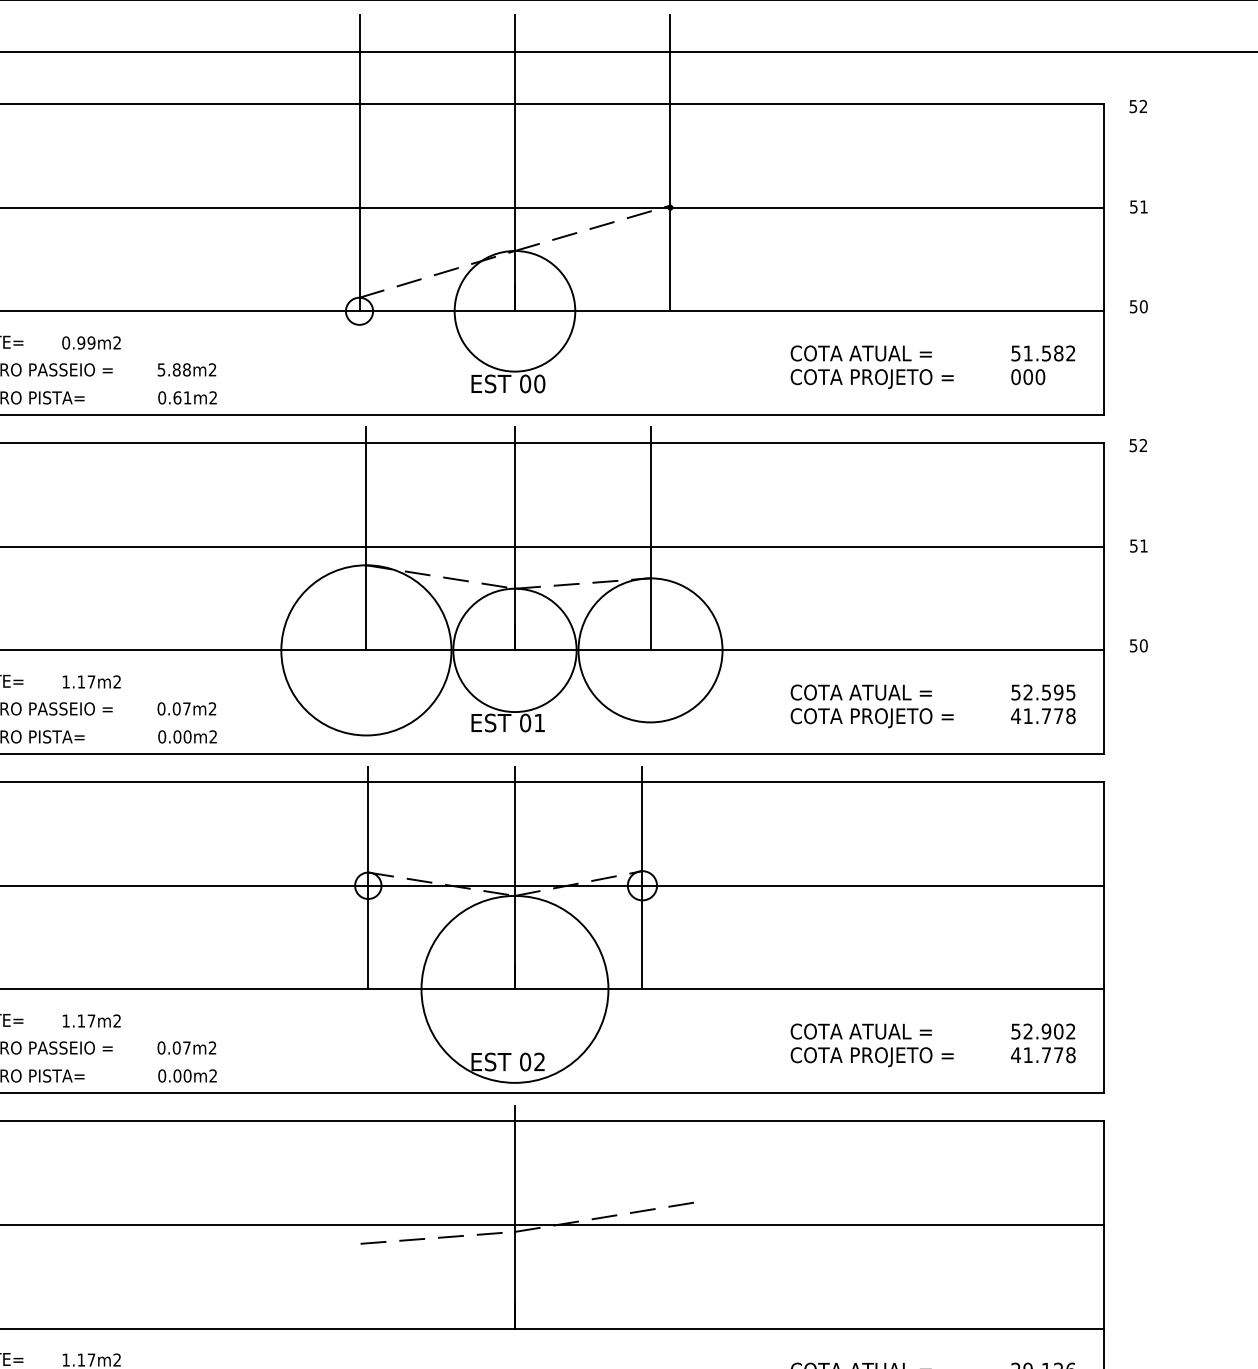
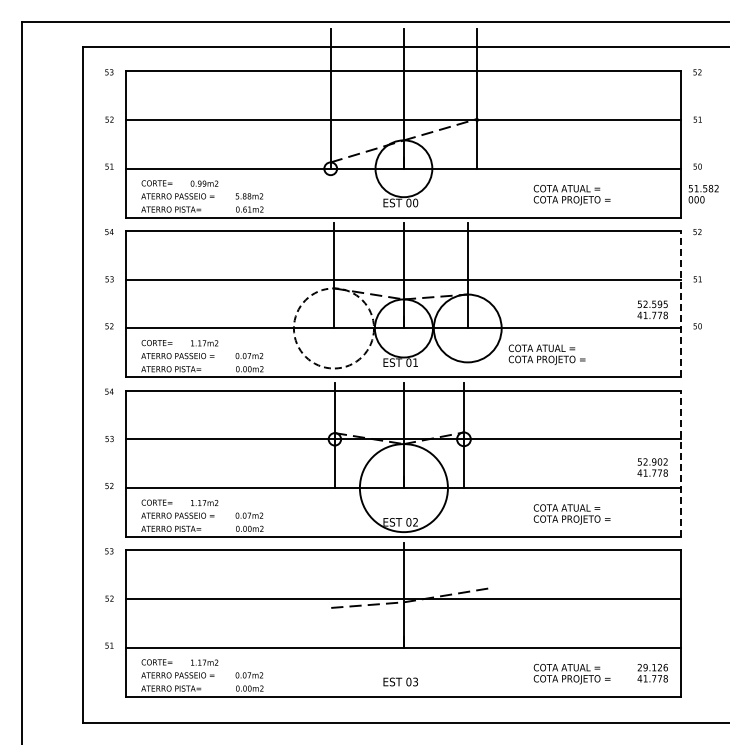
text: (1042, 365) -> (703, 194), moved
line: (1104, 597) -> (681, 303), solid -> dashed
circle: (365, 650) -> (333, 328), solid -> dashed
text: (1042, 703) -> (652, 309), moved
text: (870, 705) -> (546, 354), moved
line: (1104, 937) -> (681, 463), solid -> dashed
text: (1042, 1043) -> (652, 467), moved

